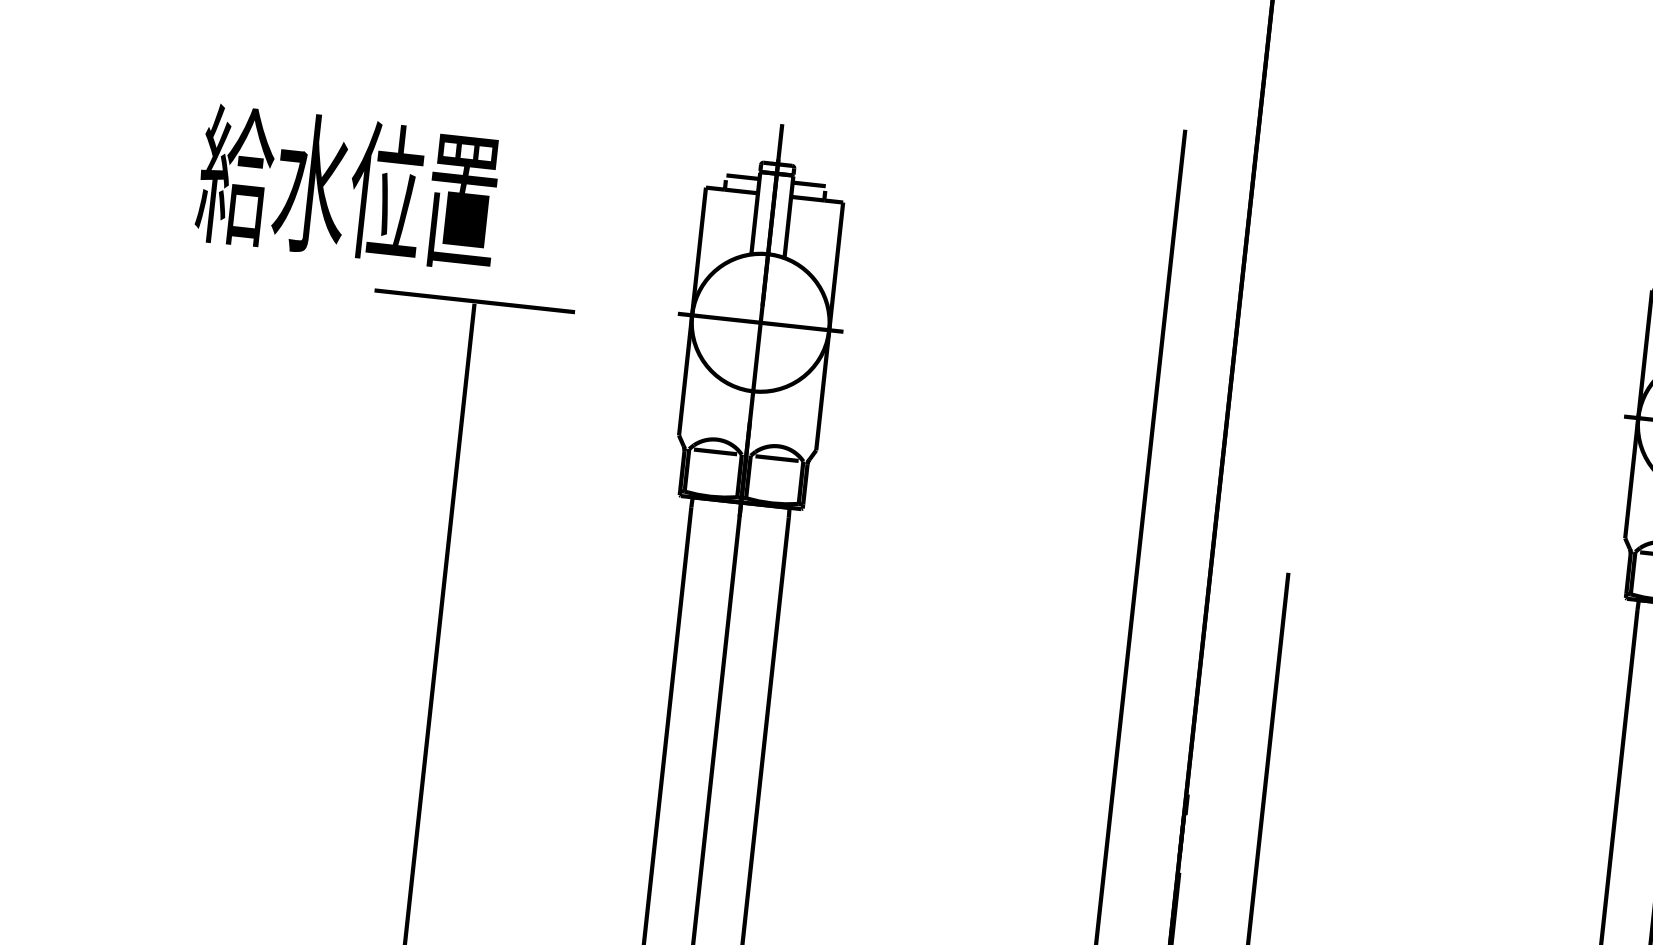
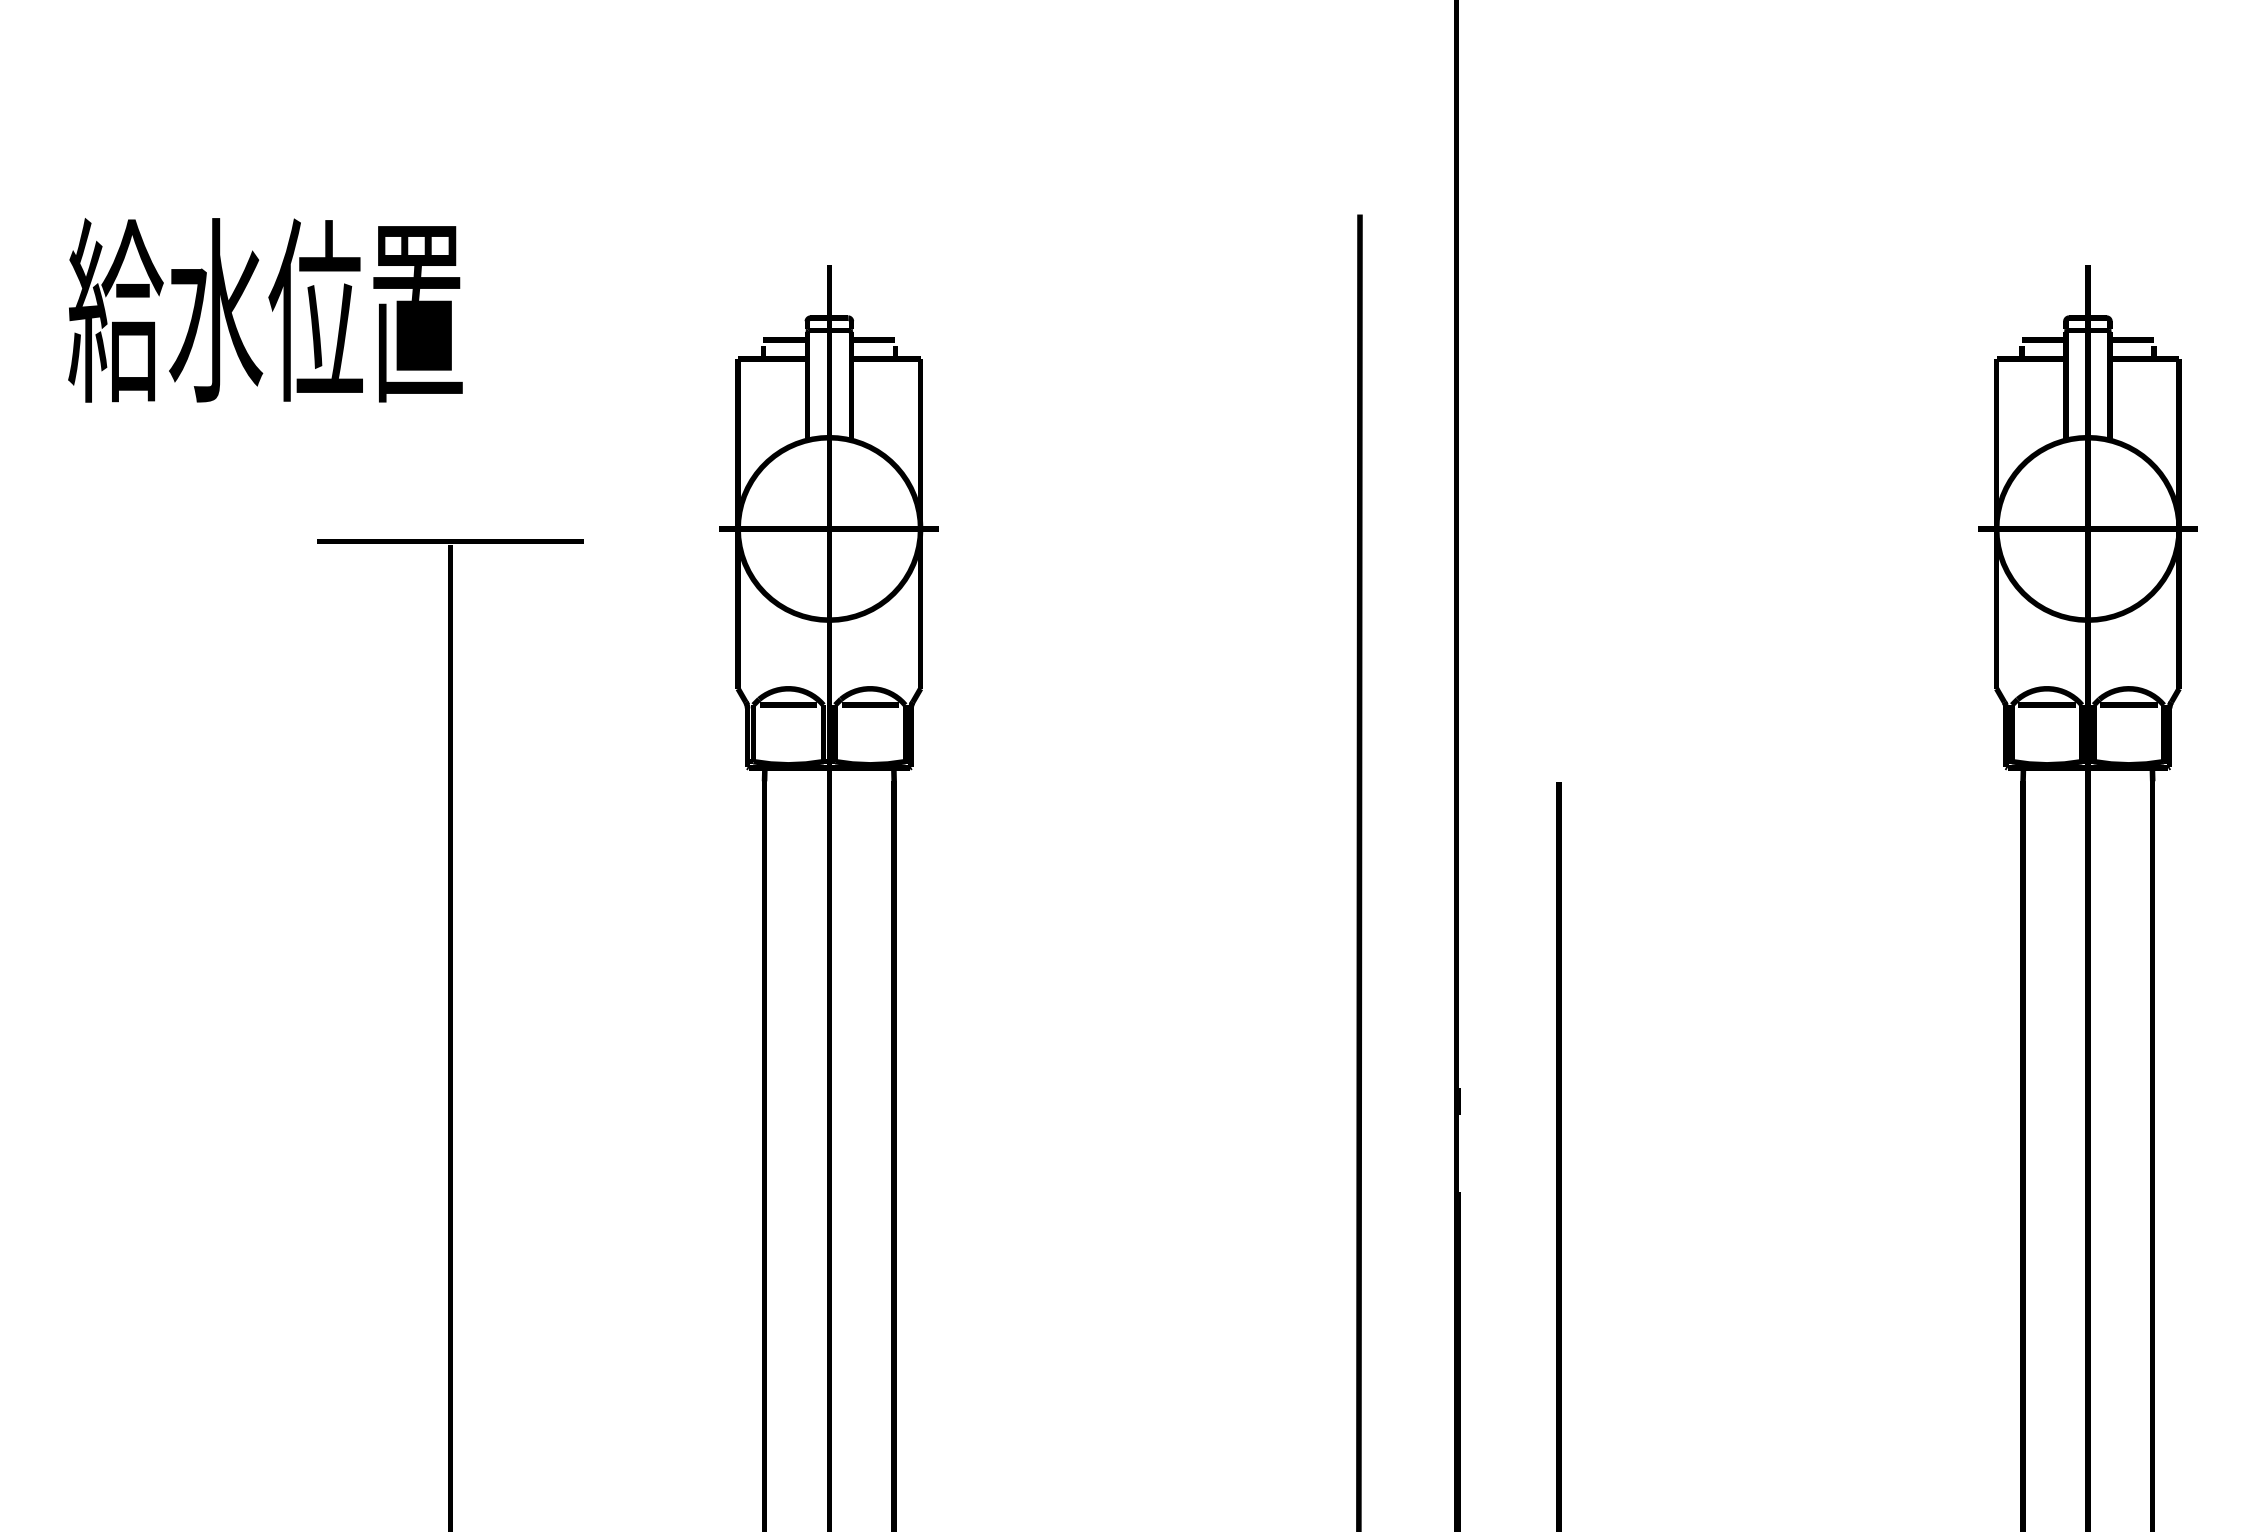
text: (348, 187) -> (265, 310), moved

